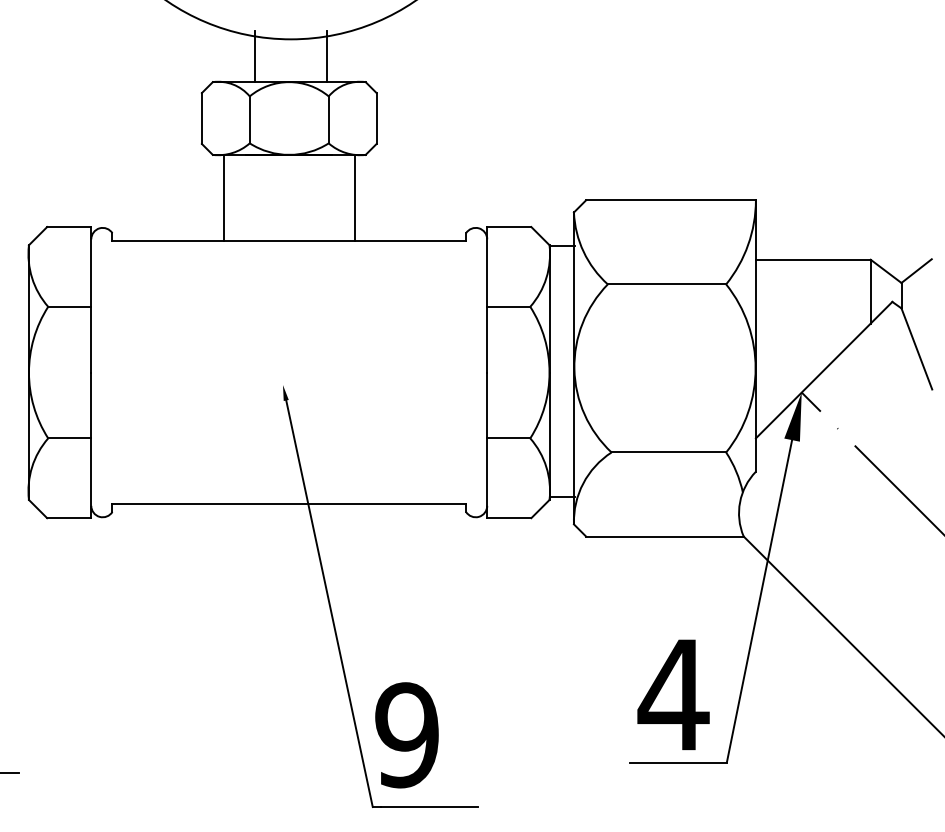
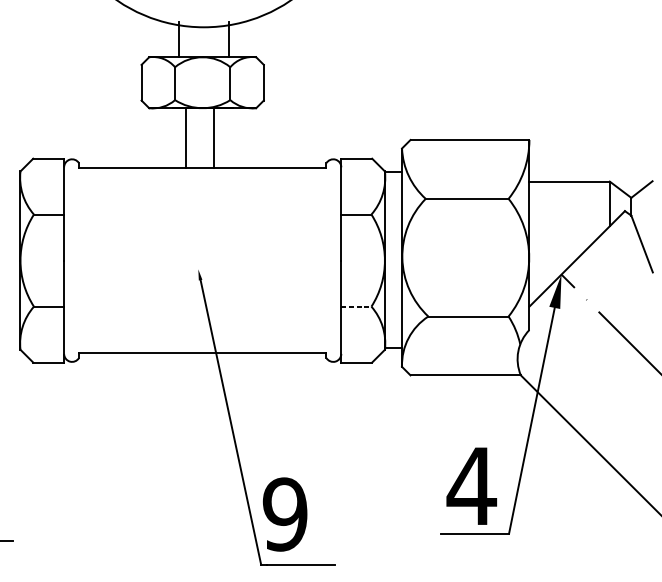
line: (223, 197) -> (186, 138), moved
line: (354, 197) -> (214, 138), moved
line: (508, 438) -> (356, 306), solid -> dashed

